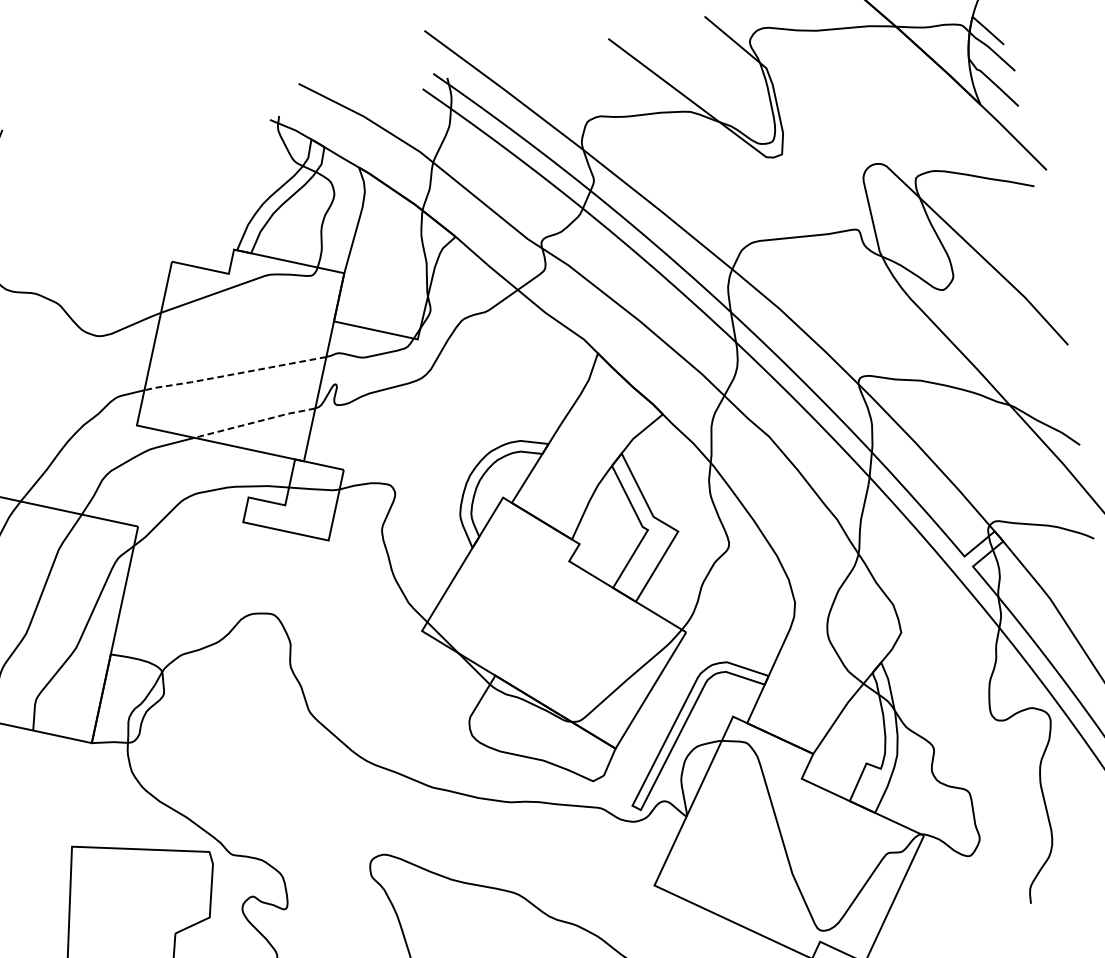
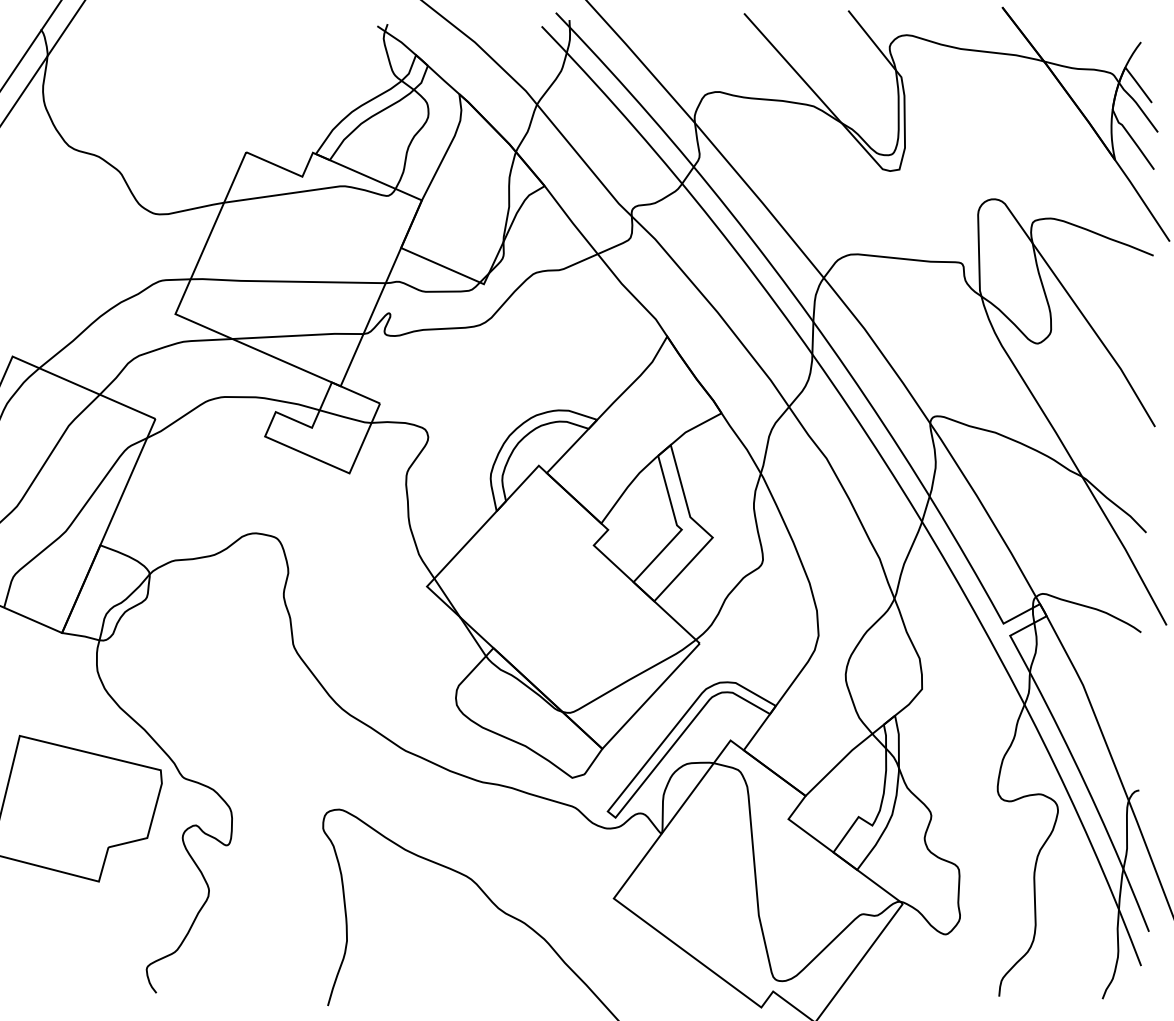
line: (233, 374) -> (286, 281), dashed -> solid
line: (254, 422) -> (297, 335), dashed -> solid

